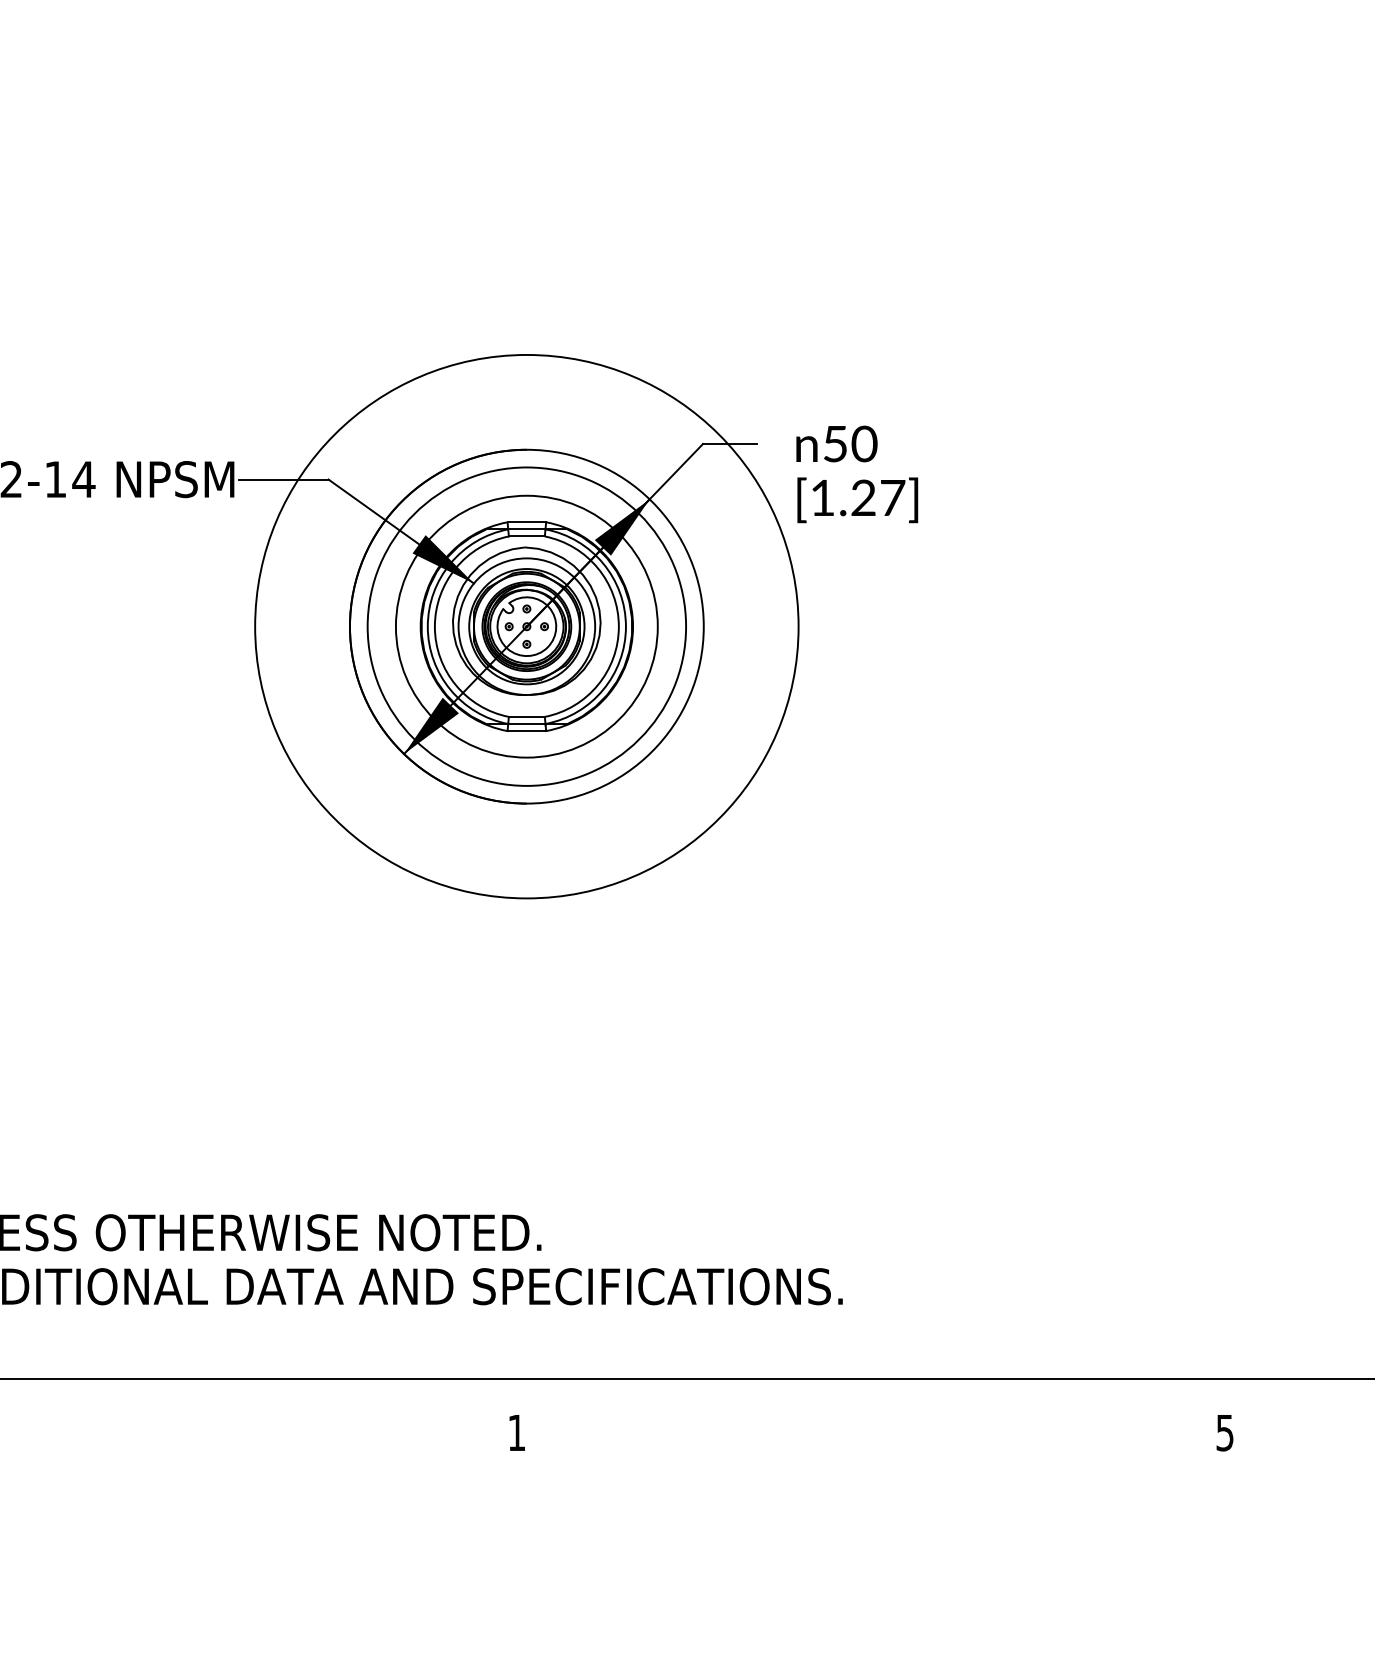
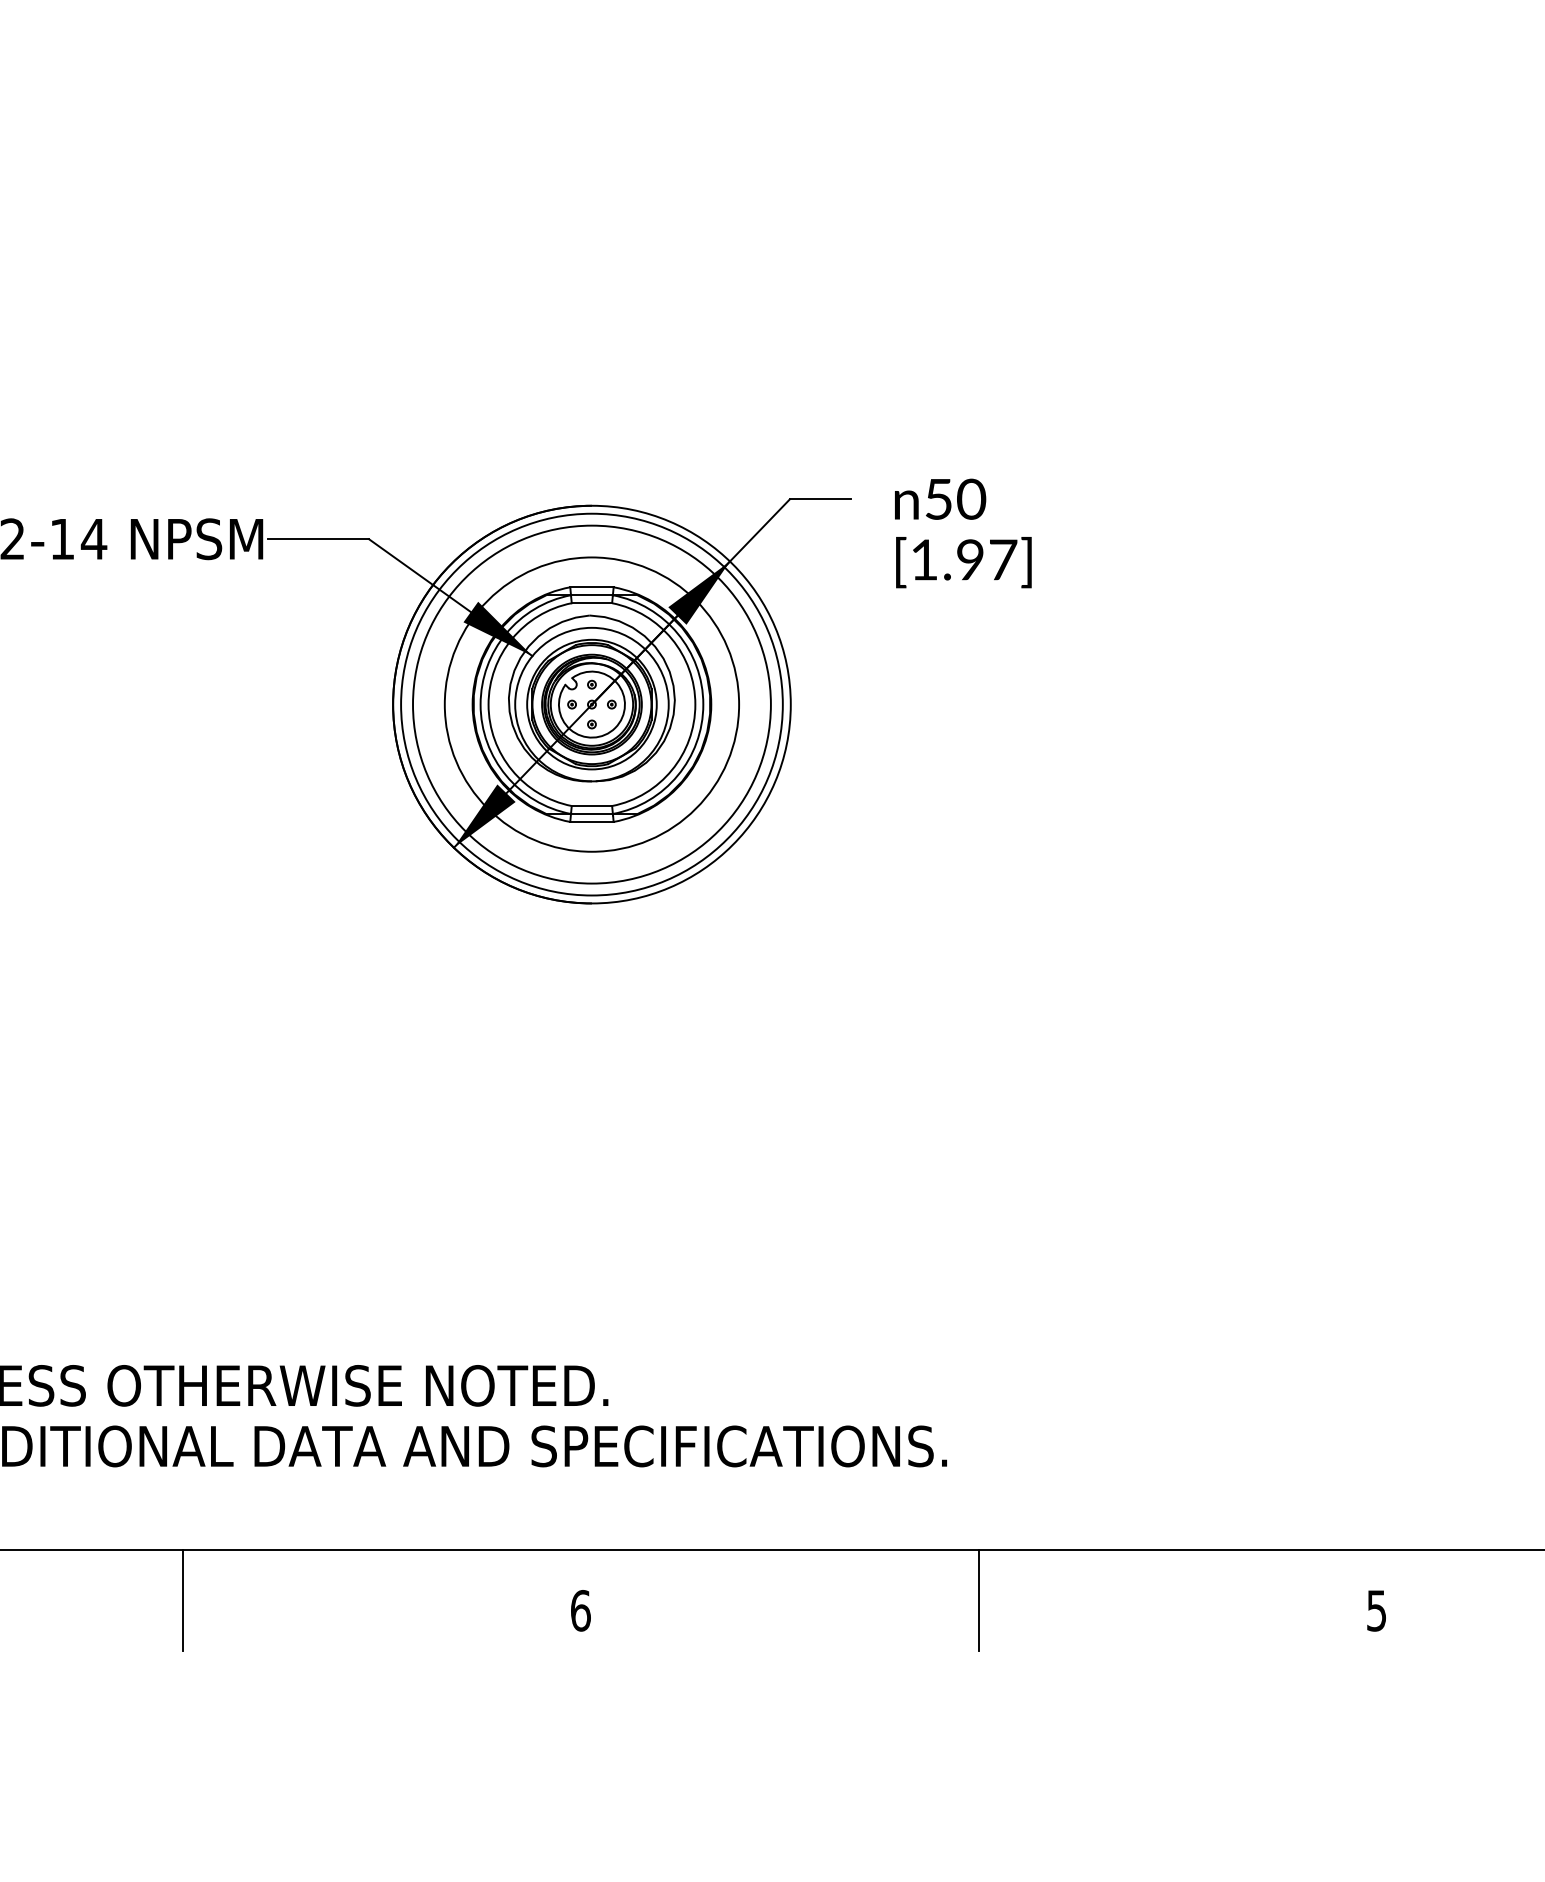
text: (862, 497) -> (969, 559), [1.27] -> [1.97]
circle: (526, 626) -> (591, 704), size x0.62
line: (162, 1423) -> (182, 1600), added
line: (870, 1423) -> (978, 1600), added
text: (516, 1432) -> (580, 1610), 1 -> 6

